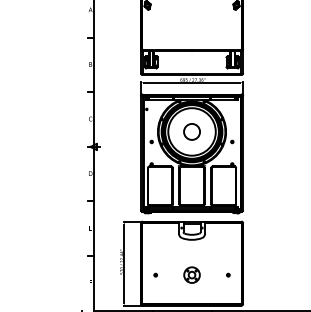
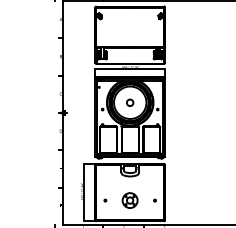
circle: (190, 131) -> (129, 102), size x0.6
part: (192, 275) -> (130, 200), size x1.4

